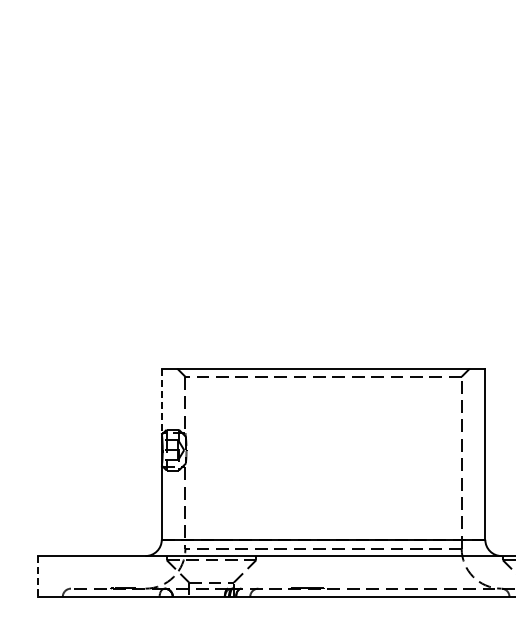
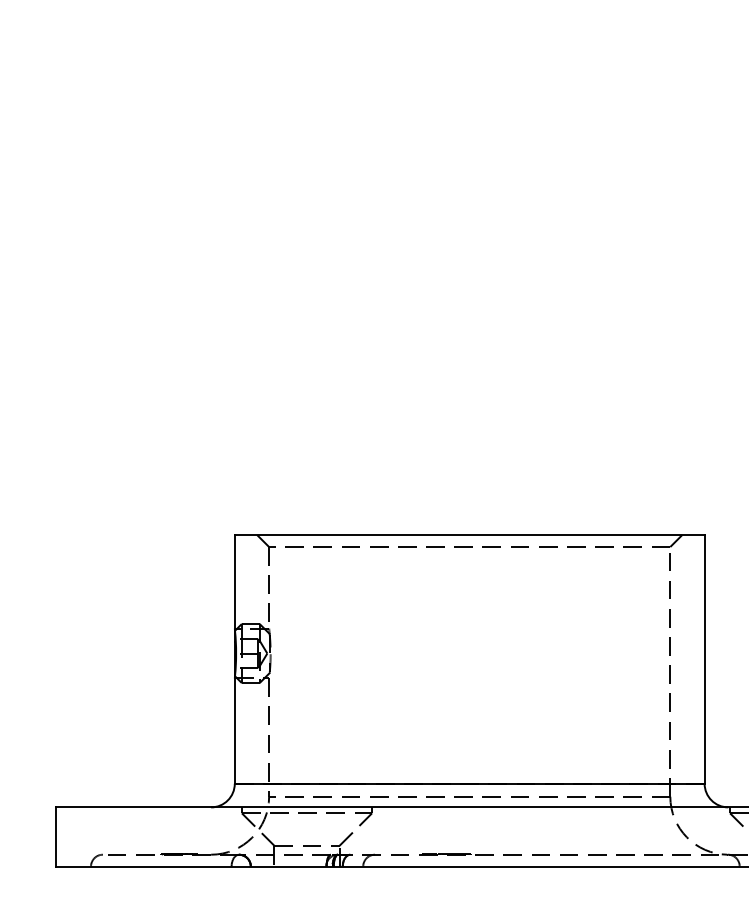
line: (161, 401) -> (234, 582), dashed -> solid
line: (38, 576) -> (55, 837), dashed -> solid

